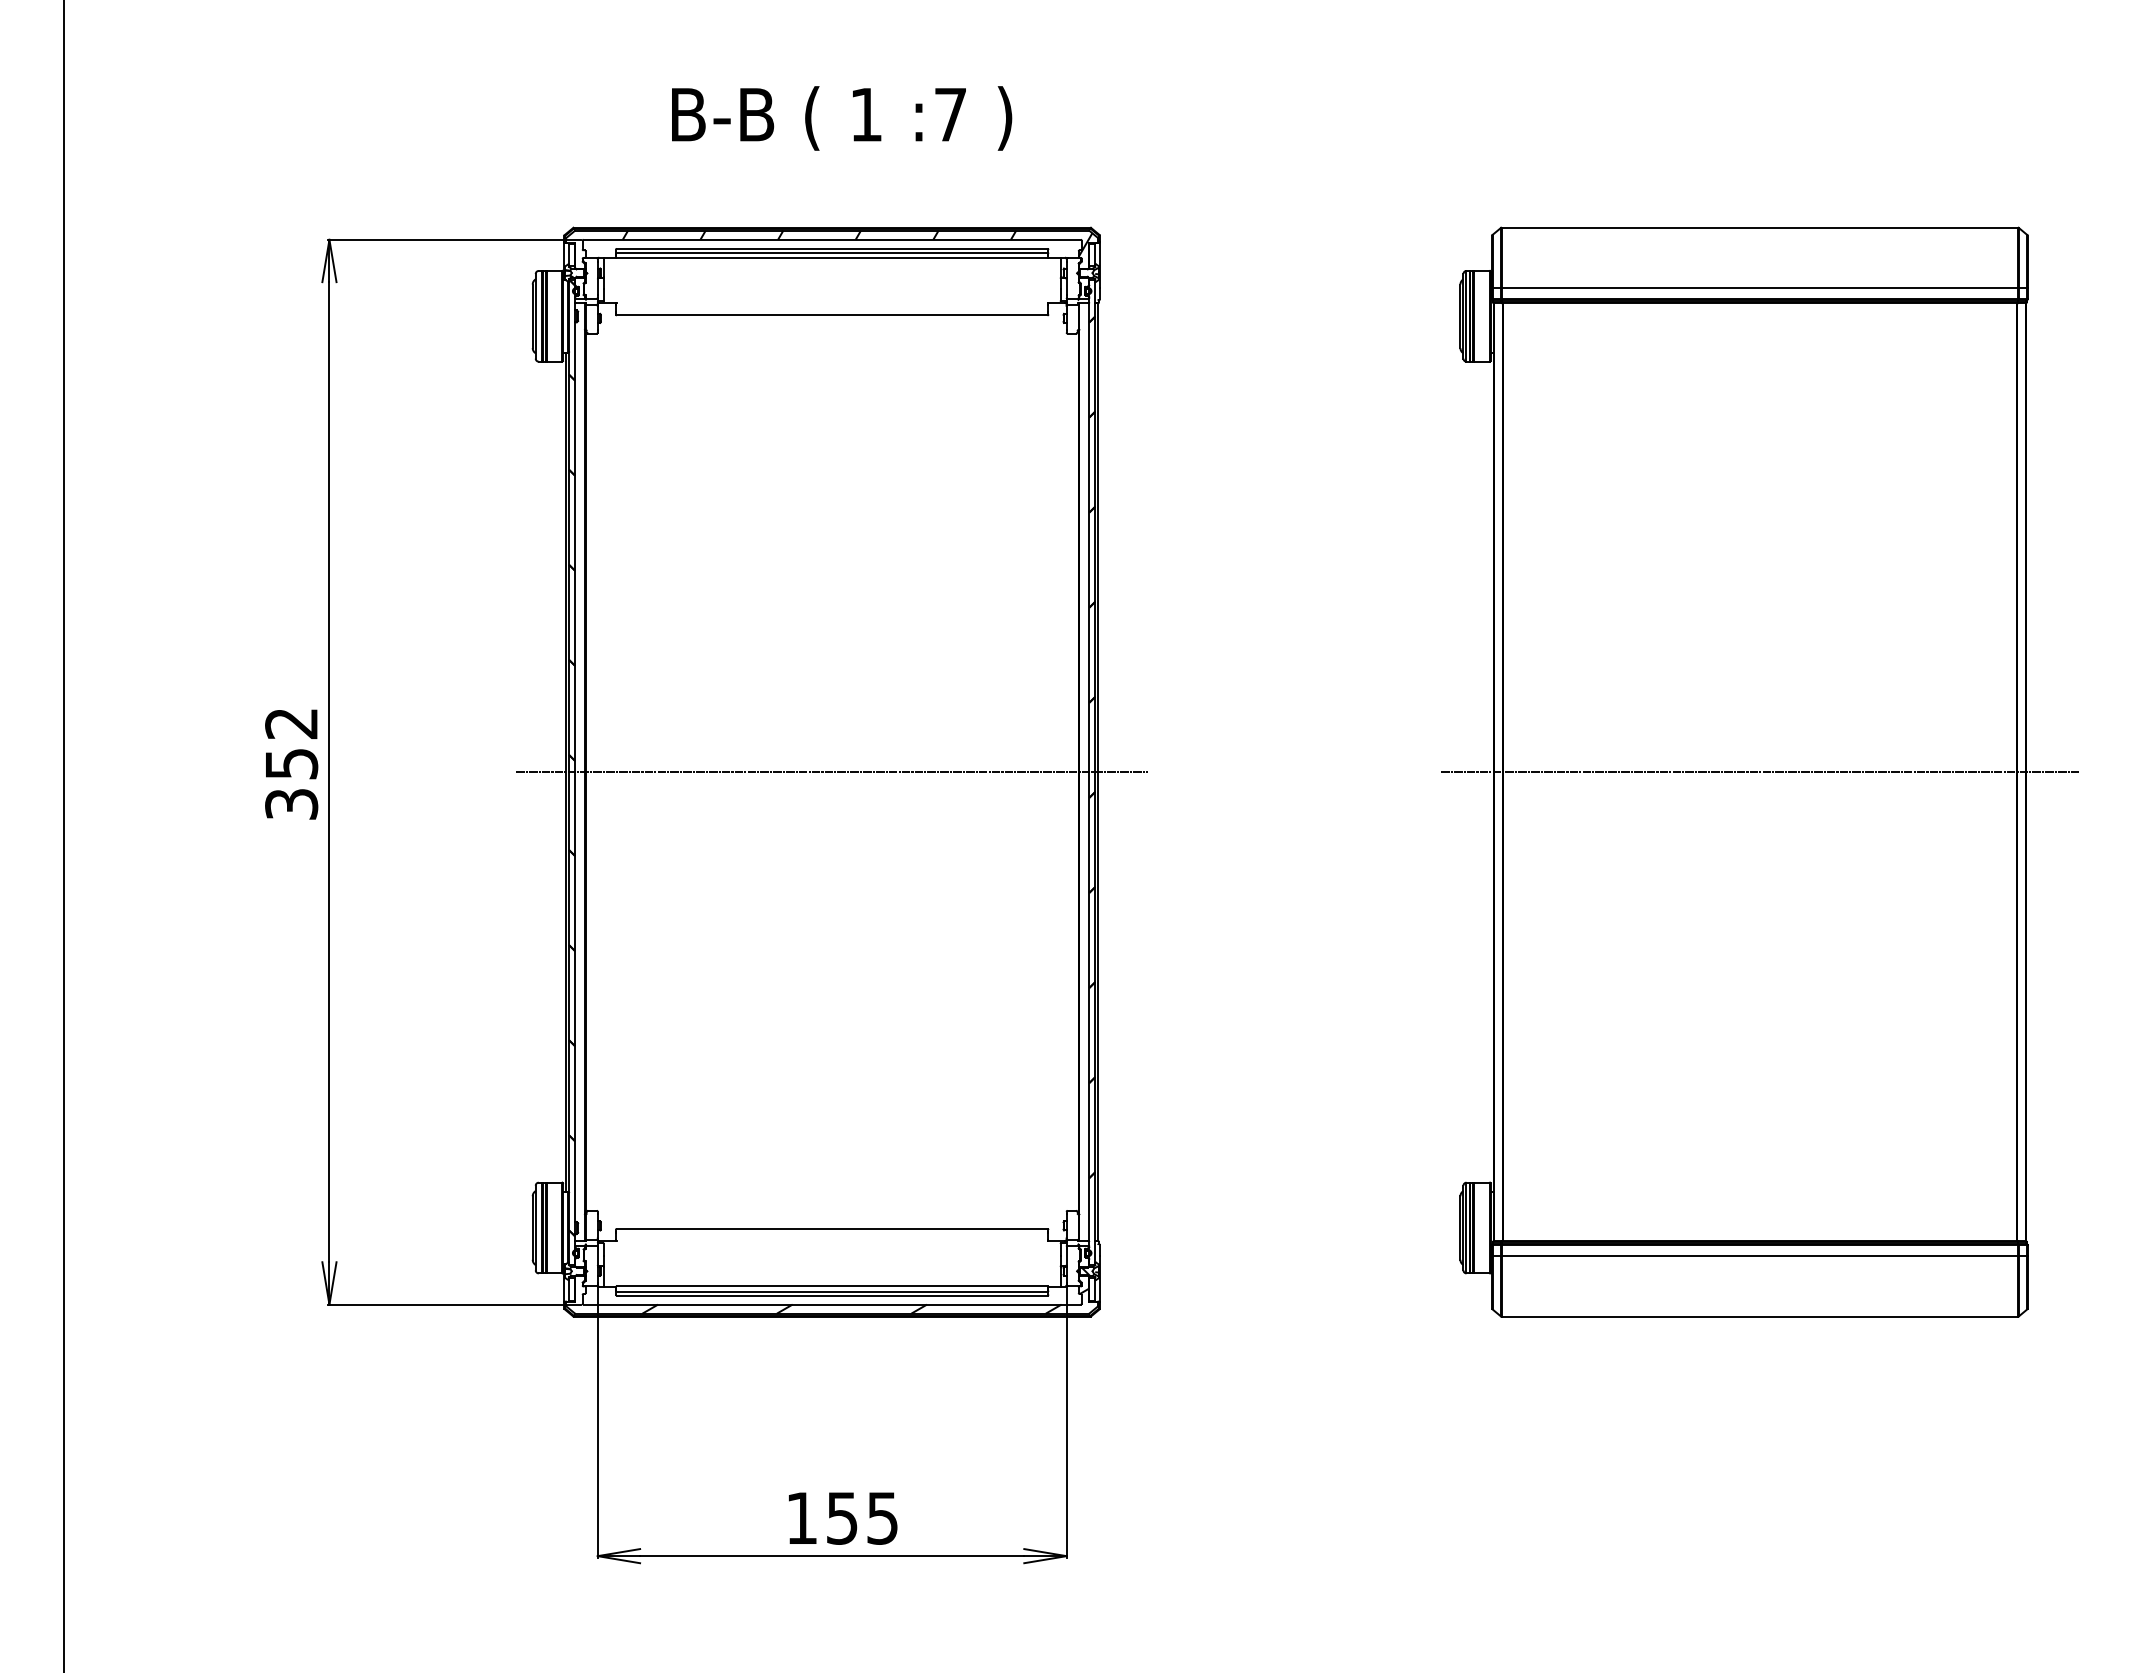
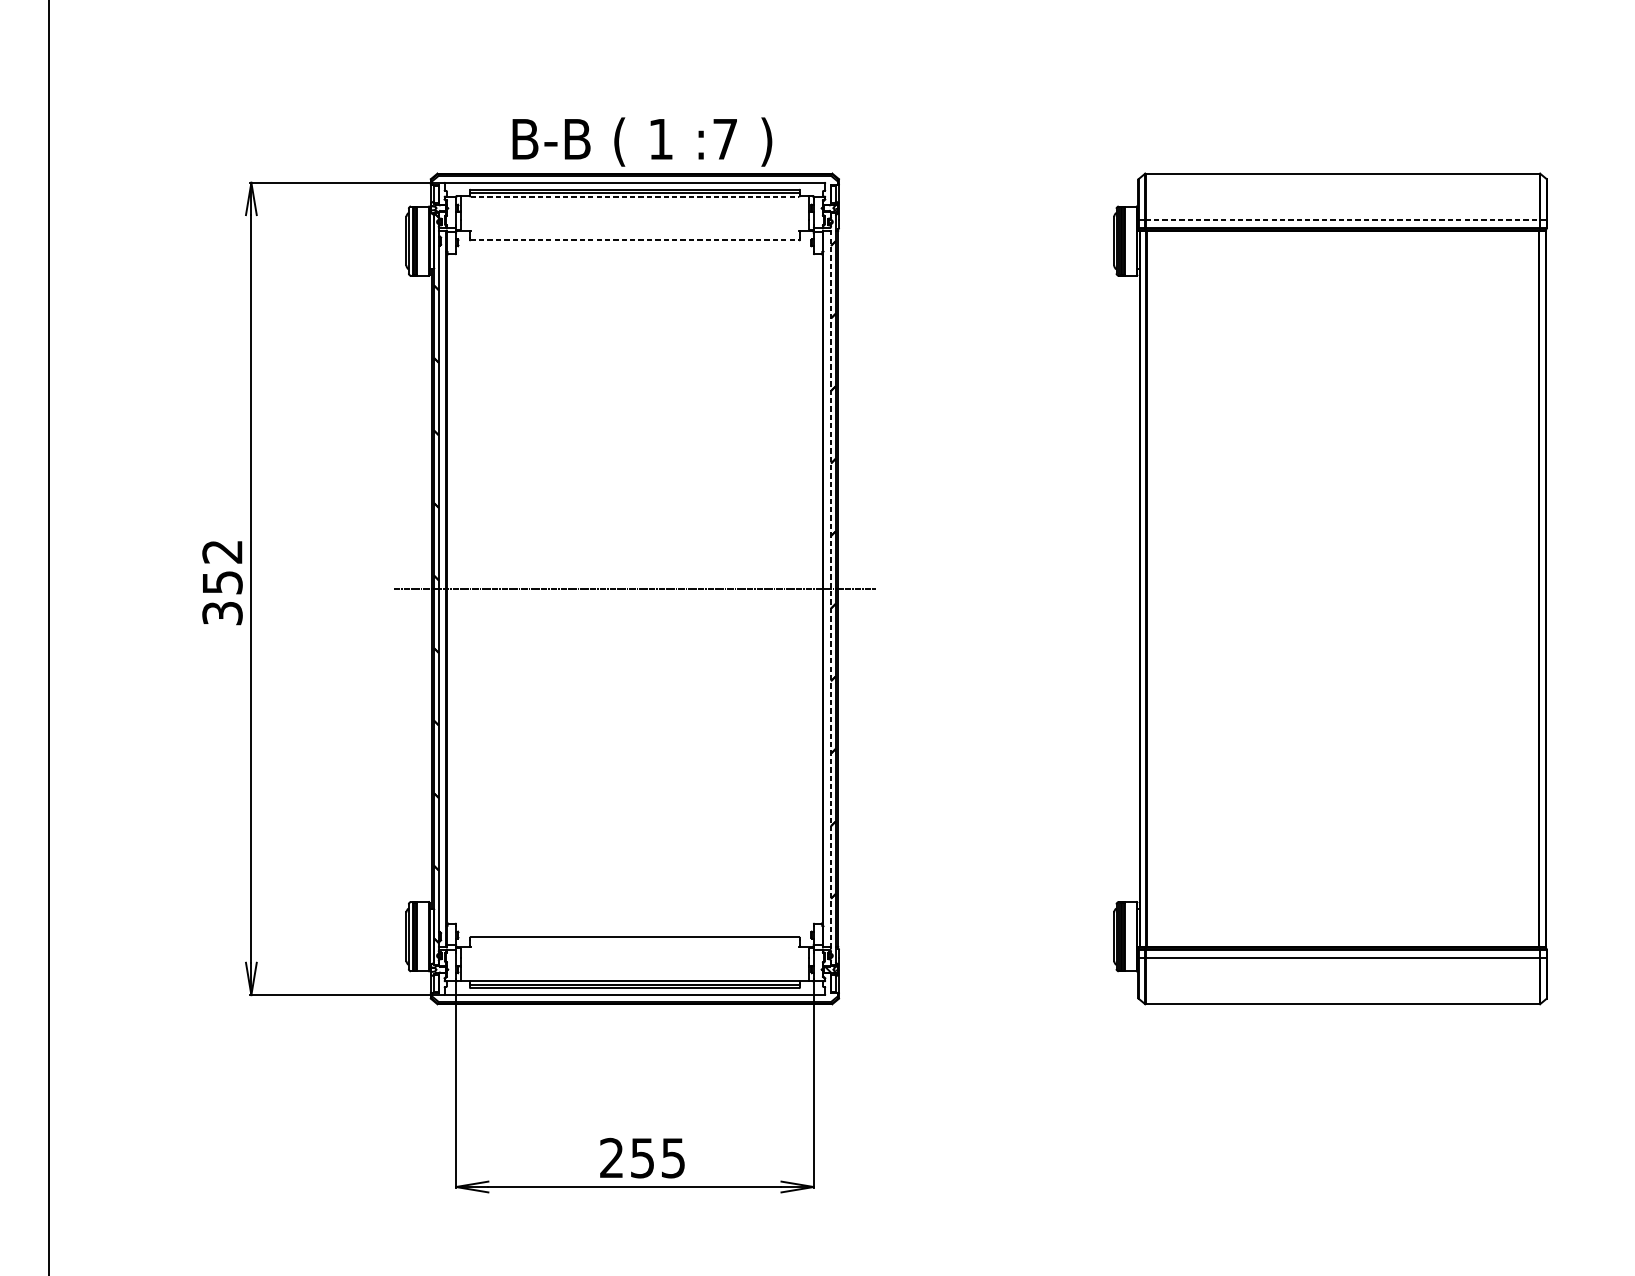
text: (842, 118) -> (642, 142), moved
hatch: (857, 243) -> (654, 185), removed
line: (832, 257) -> (635, 196), solid -> dashed
line: (1760, 288) -> (1343, 219), solid -> dashed
line: (832, 315) -> (635, 240), solid -> dashed
line: (1089, 772) -> (831, 589), solid -> dashed
line: (1759, 772) -> (1342, 589), removed
hatch: (865, 1300) -> (660, 991), removed
text: (801, 1517) -> (611, 1157), 155 -> 255

